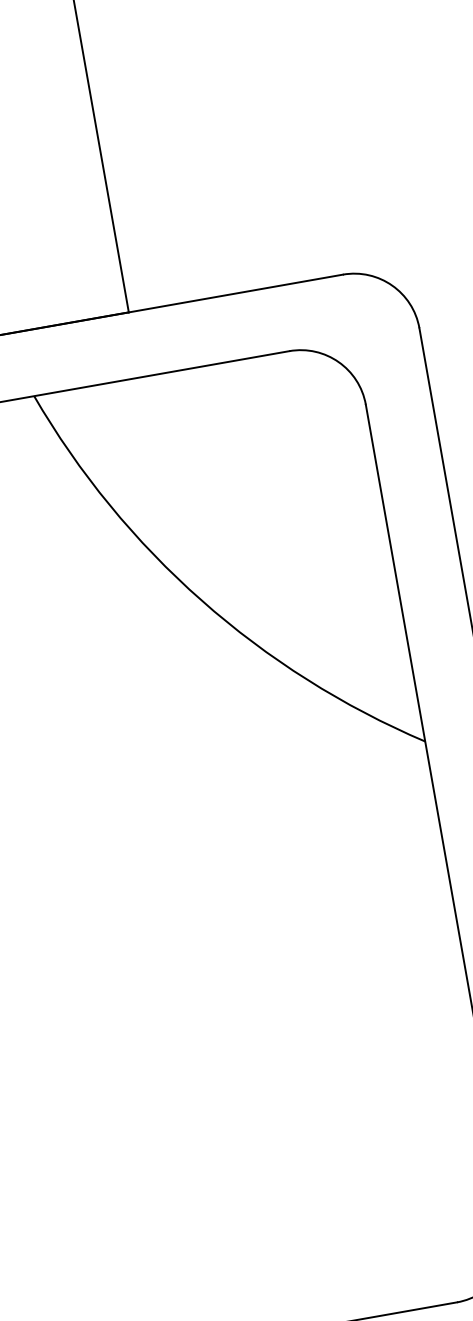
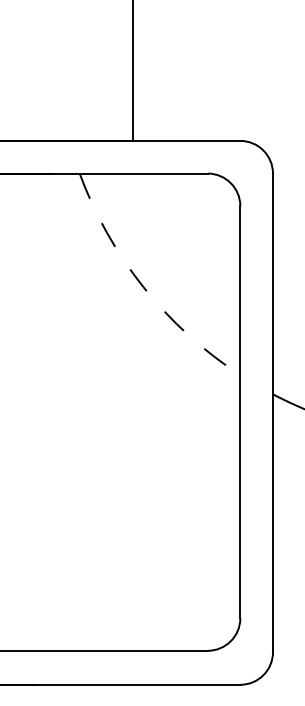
arc: (201, 600) -> (143, 287), solid -> dashed

